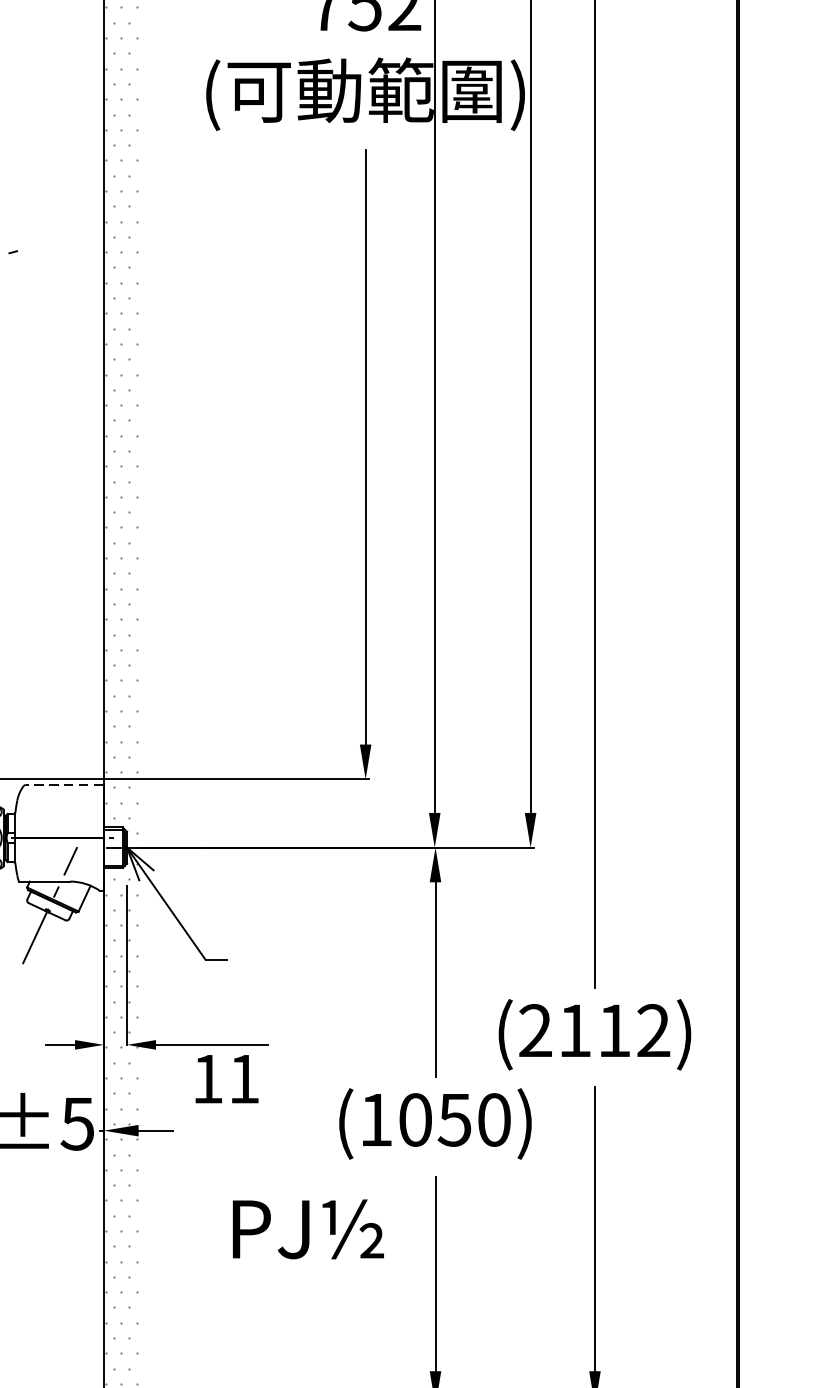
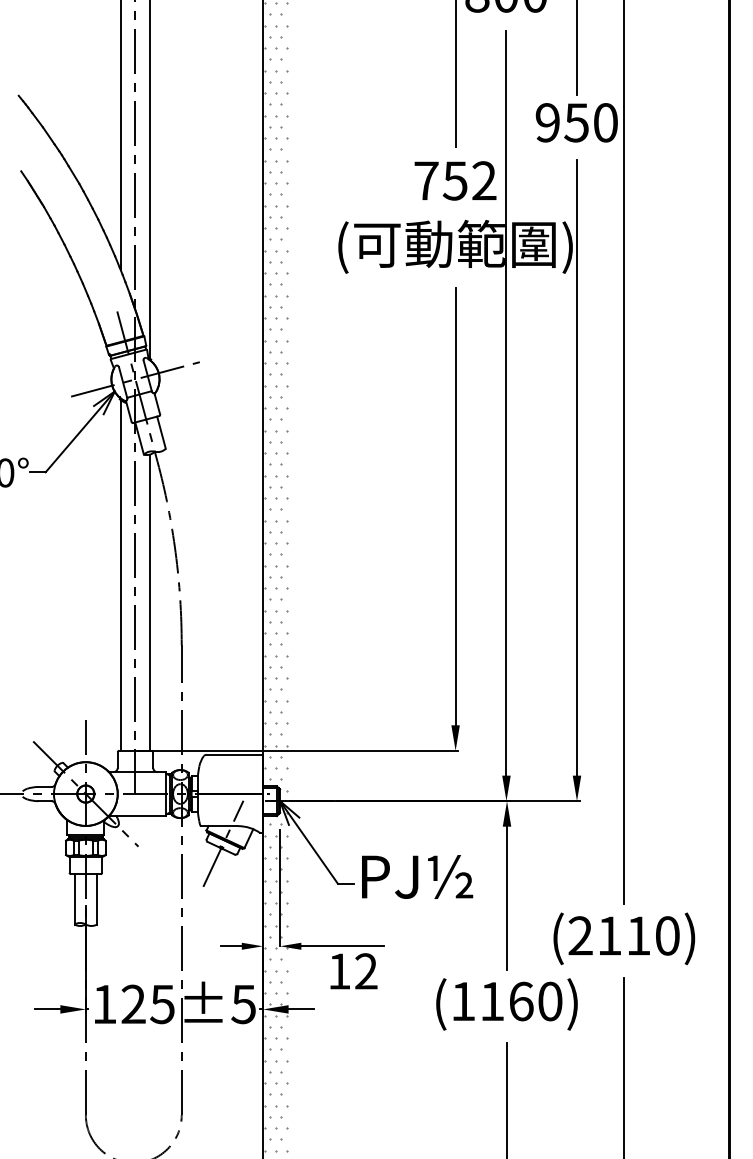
line: (63, 785) -> (233, 755), dashed -> solid
text: (653, 1030) -> (667, 935), (2112) -> (2110)
text: (244, 1079) -> (366, 971), 11 -> 12
text: (434, 1119) -> (506, 1001), (1050) -> (1160)
text: (308, 1228) -> (417, 876), moved

